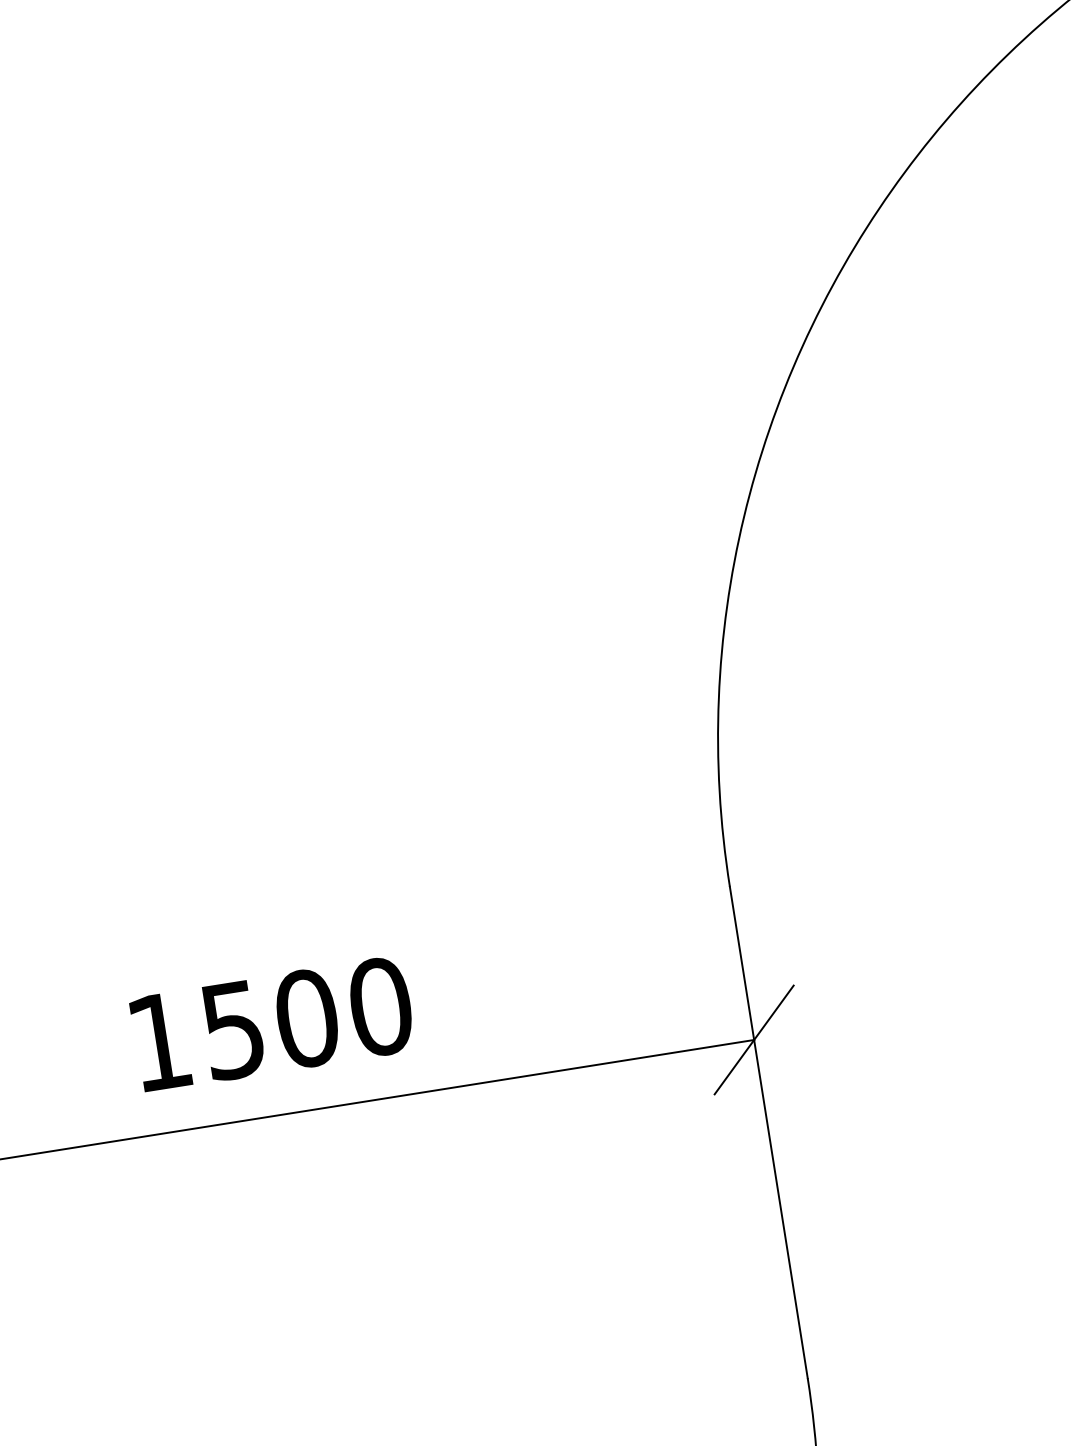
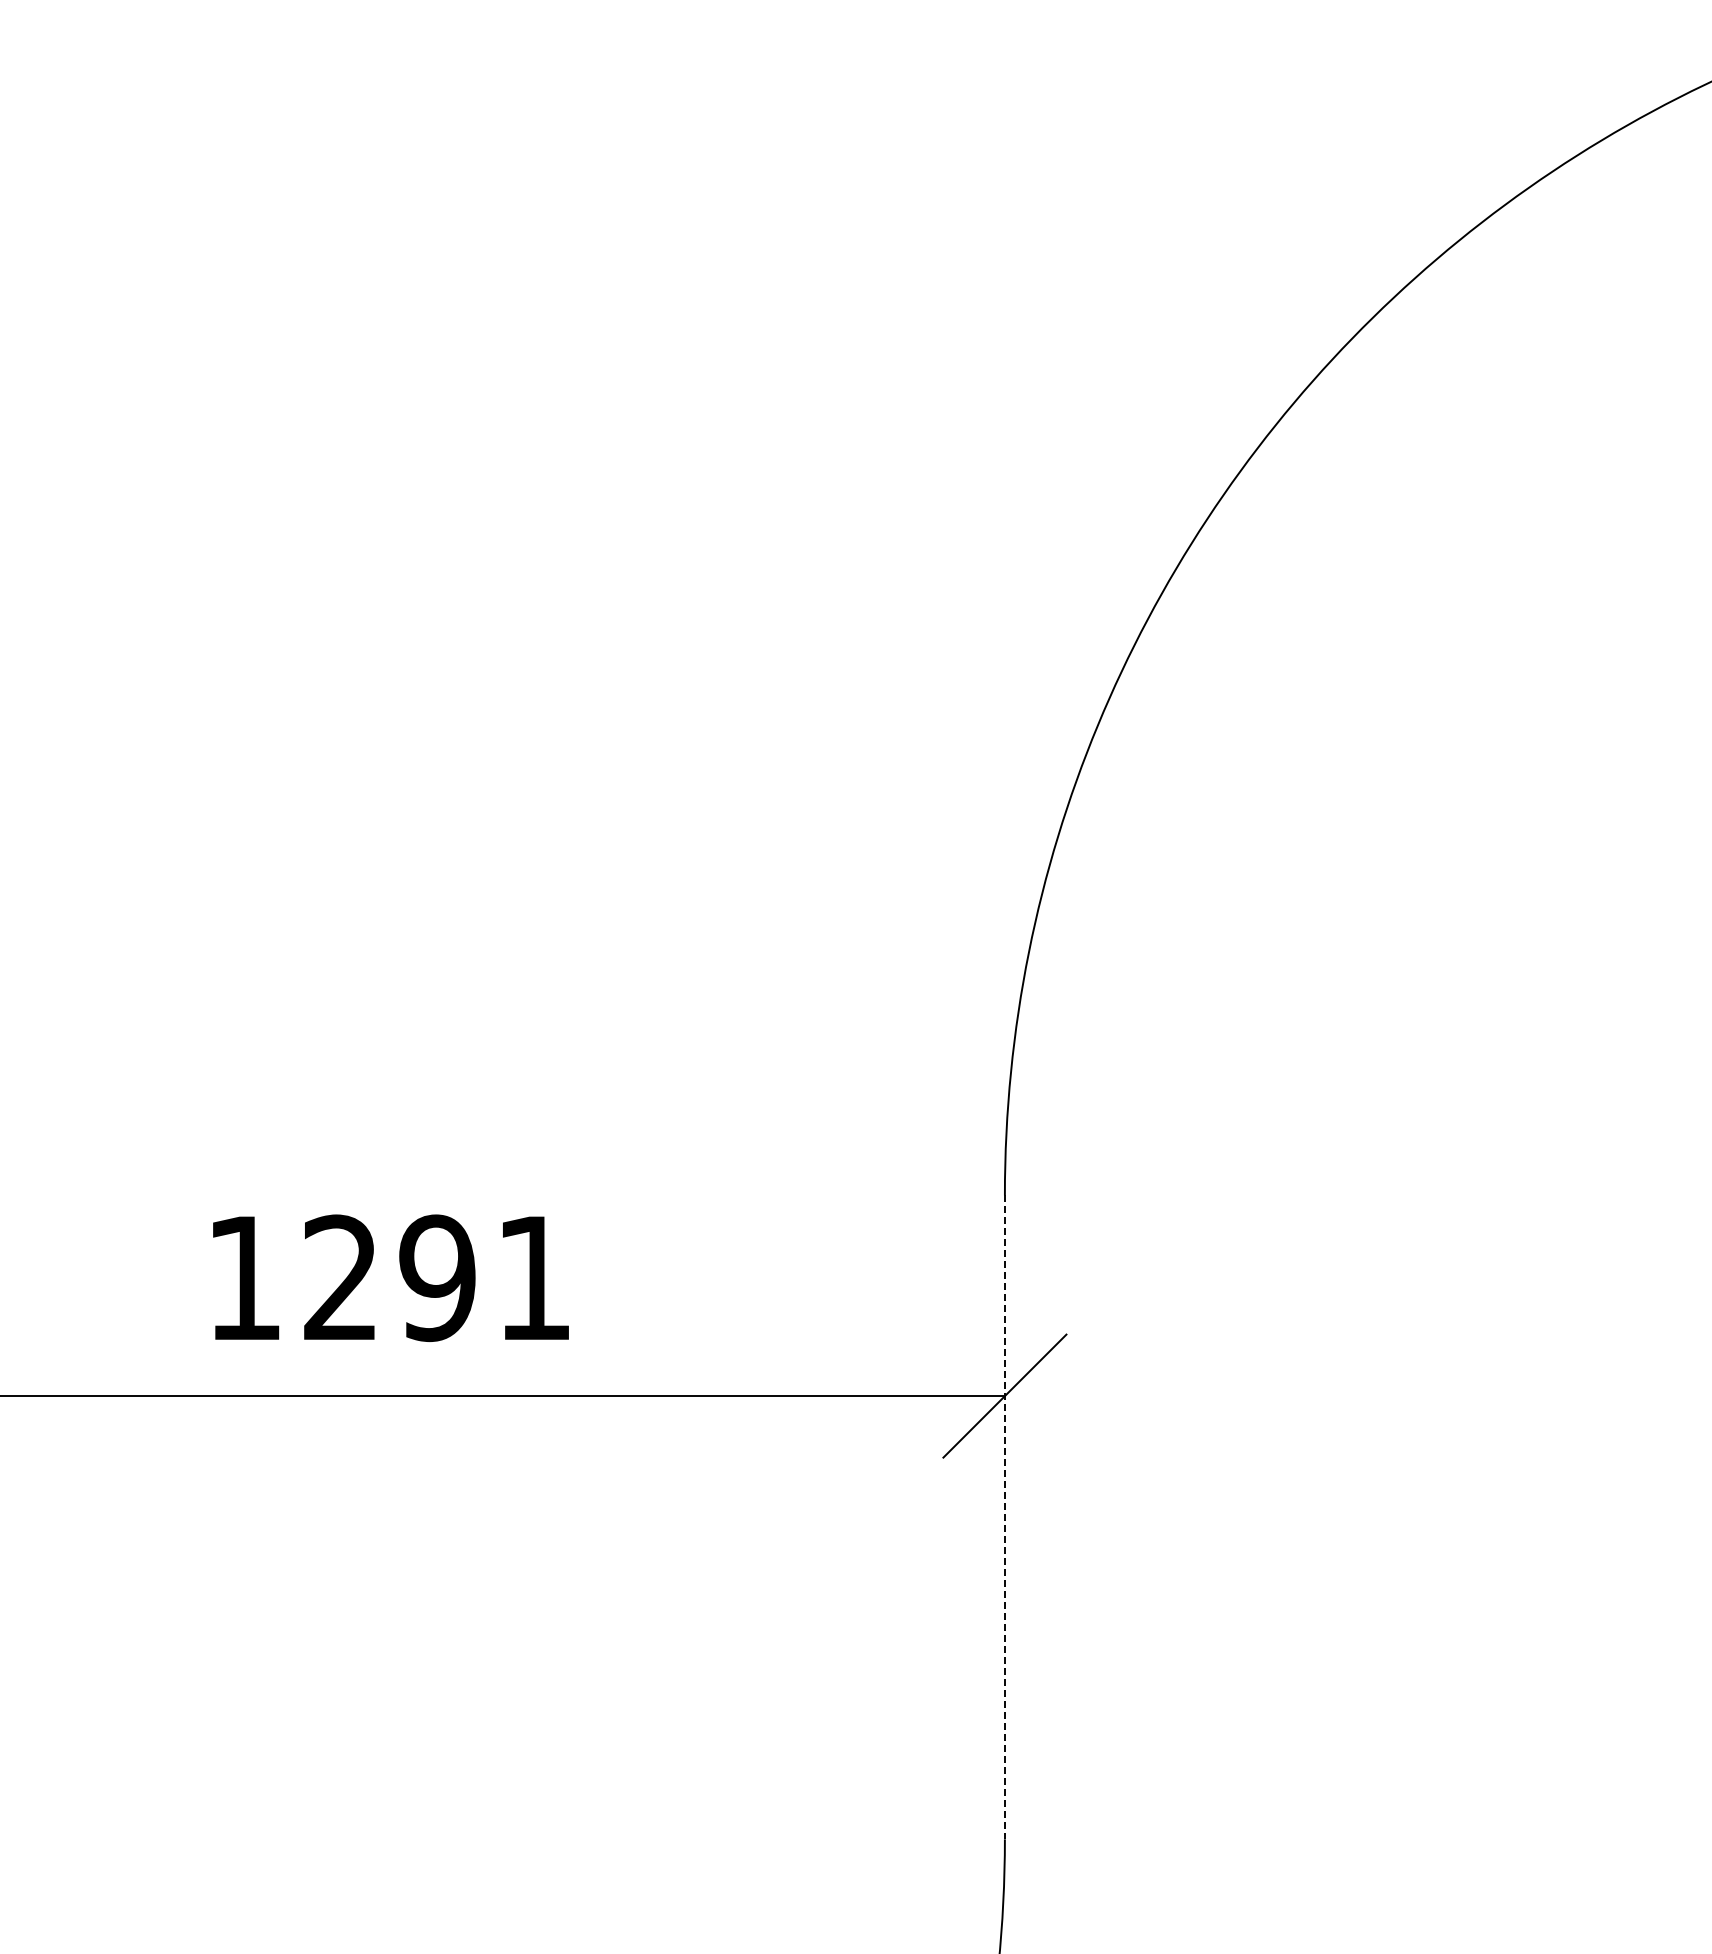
text: (307, 1018) -> (438, 1278), 1500 -> 1291
line: (768, 1132) -> (1004, 1517), solid -> dashed

